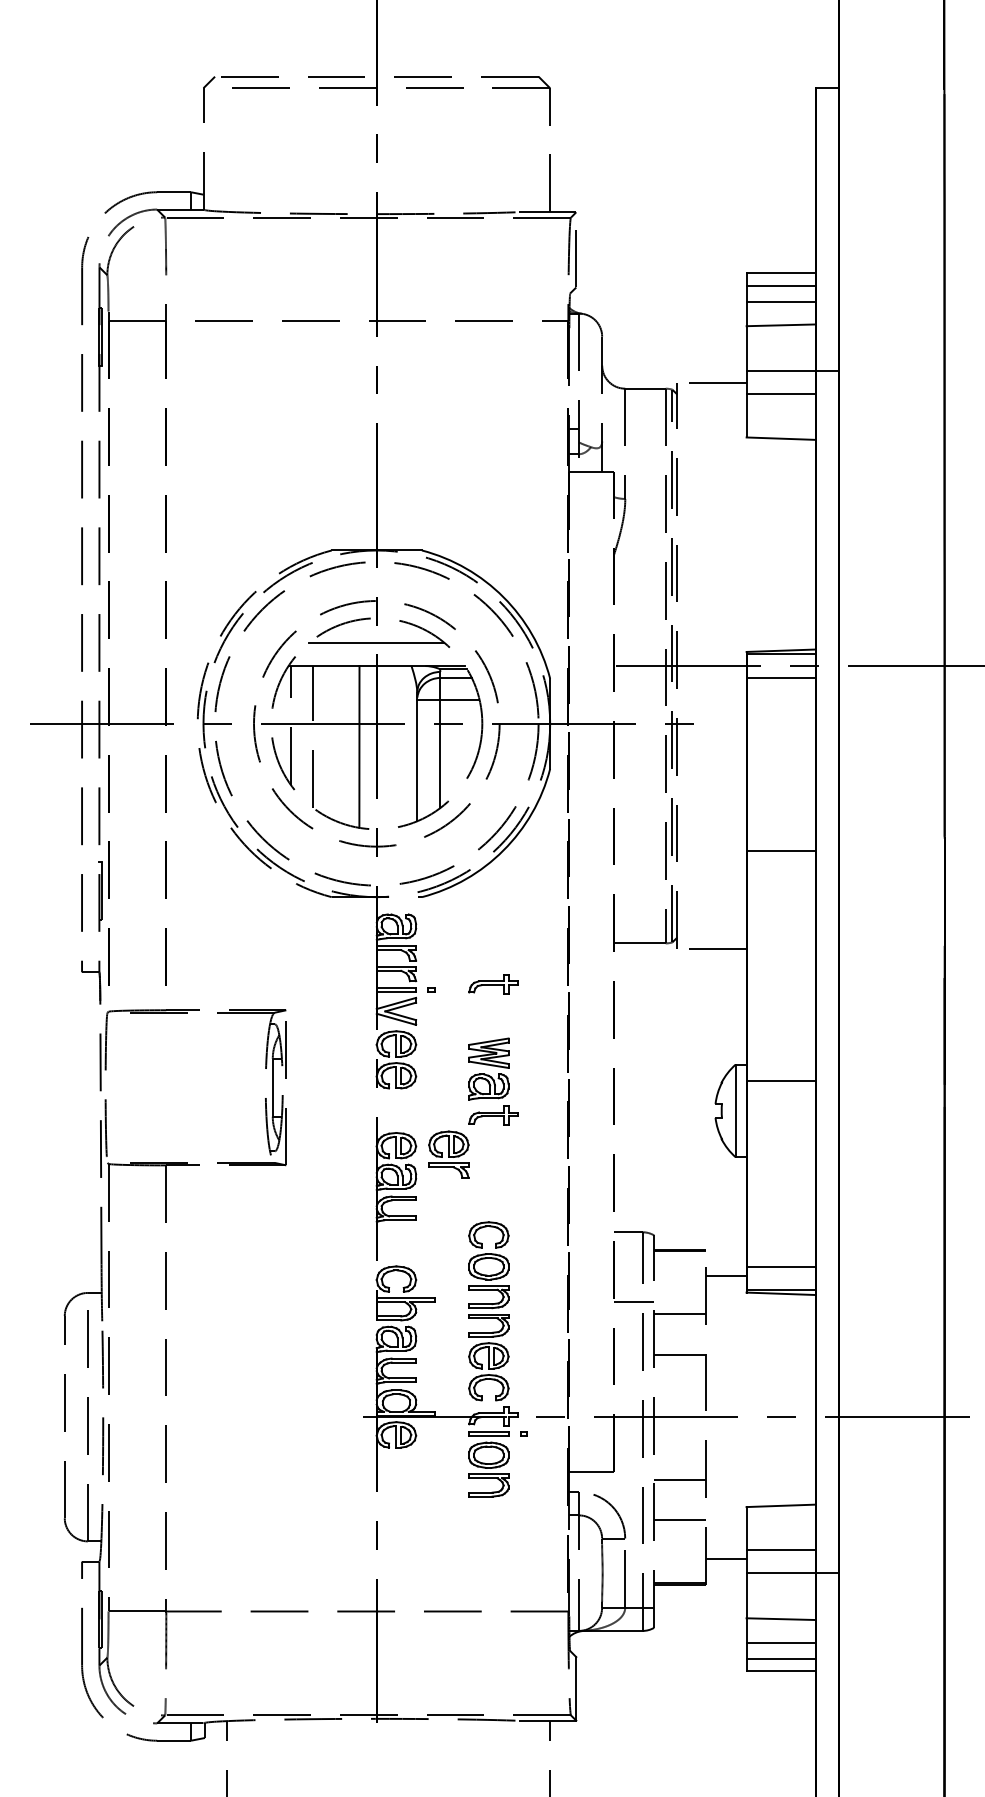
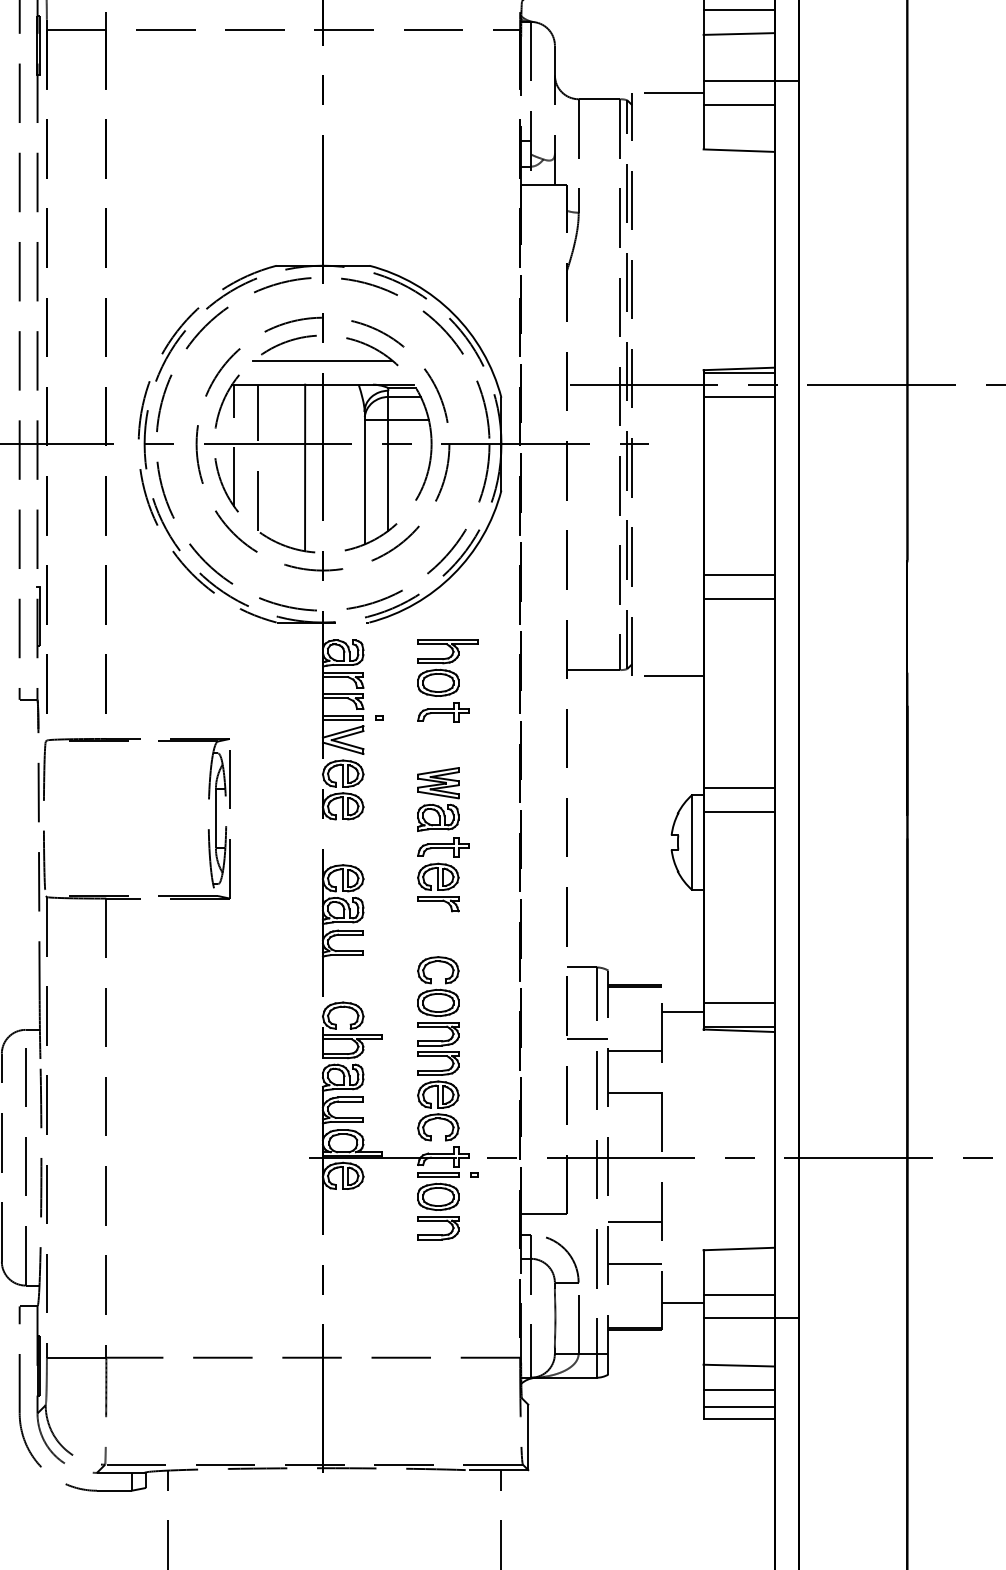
line: (780, 874) -> (738, 599), added
part: (497, 941) -> (447, 668), added
line: (780, 1057) -> (738, 787), added
part: (448, 1154) -> (437, 887), moved

